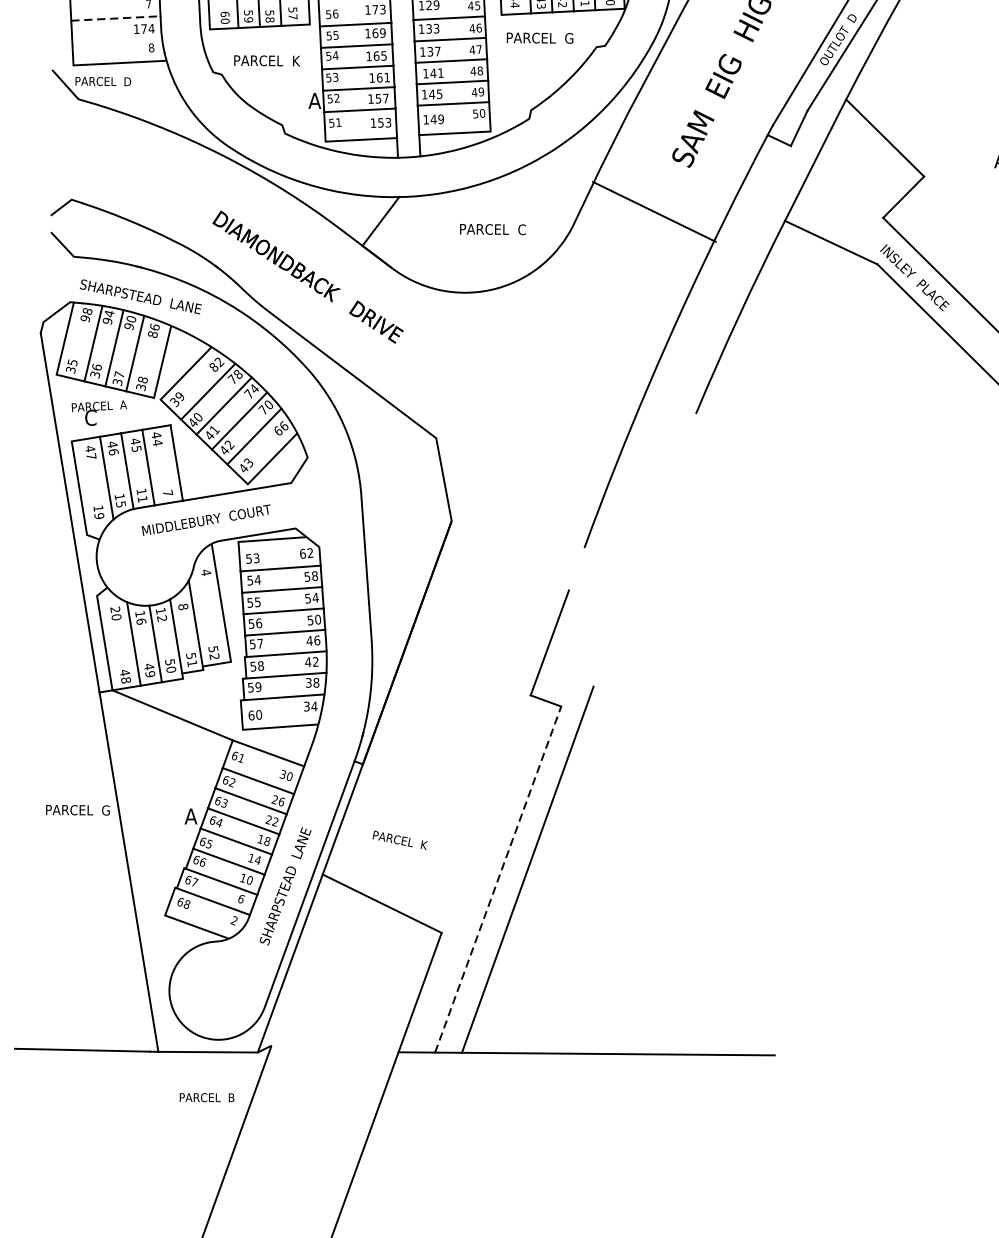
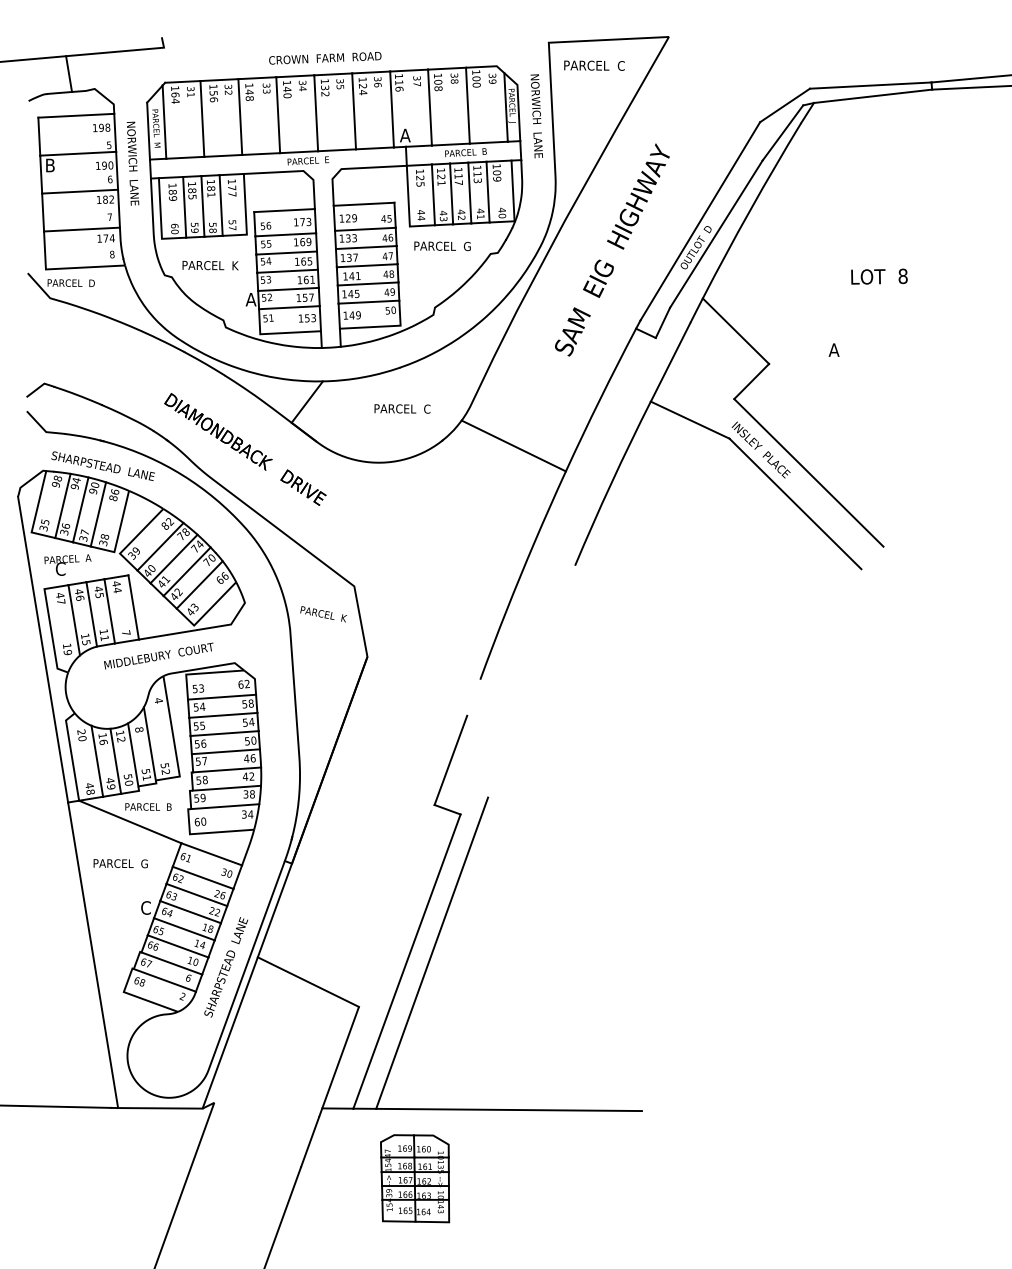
line: (116, 18) -> (82, 229), dashed -> solid
line: (654, 211) -> (513, 445), moved
text: (77, 810) -> (120, 863), moved
text: (190, 815) -> (145, 907), A -> C
text: (399, 840) -> (323, 614), moved
line: (497, 879) -> (406, 961), dashed -> solid
text: (207, 1097) -> (148, 806), moved
part: (508, 1134) -> (415, 1178), added

